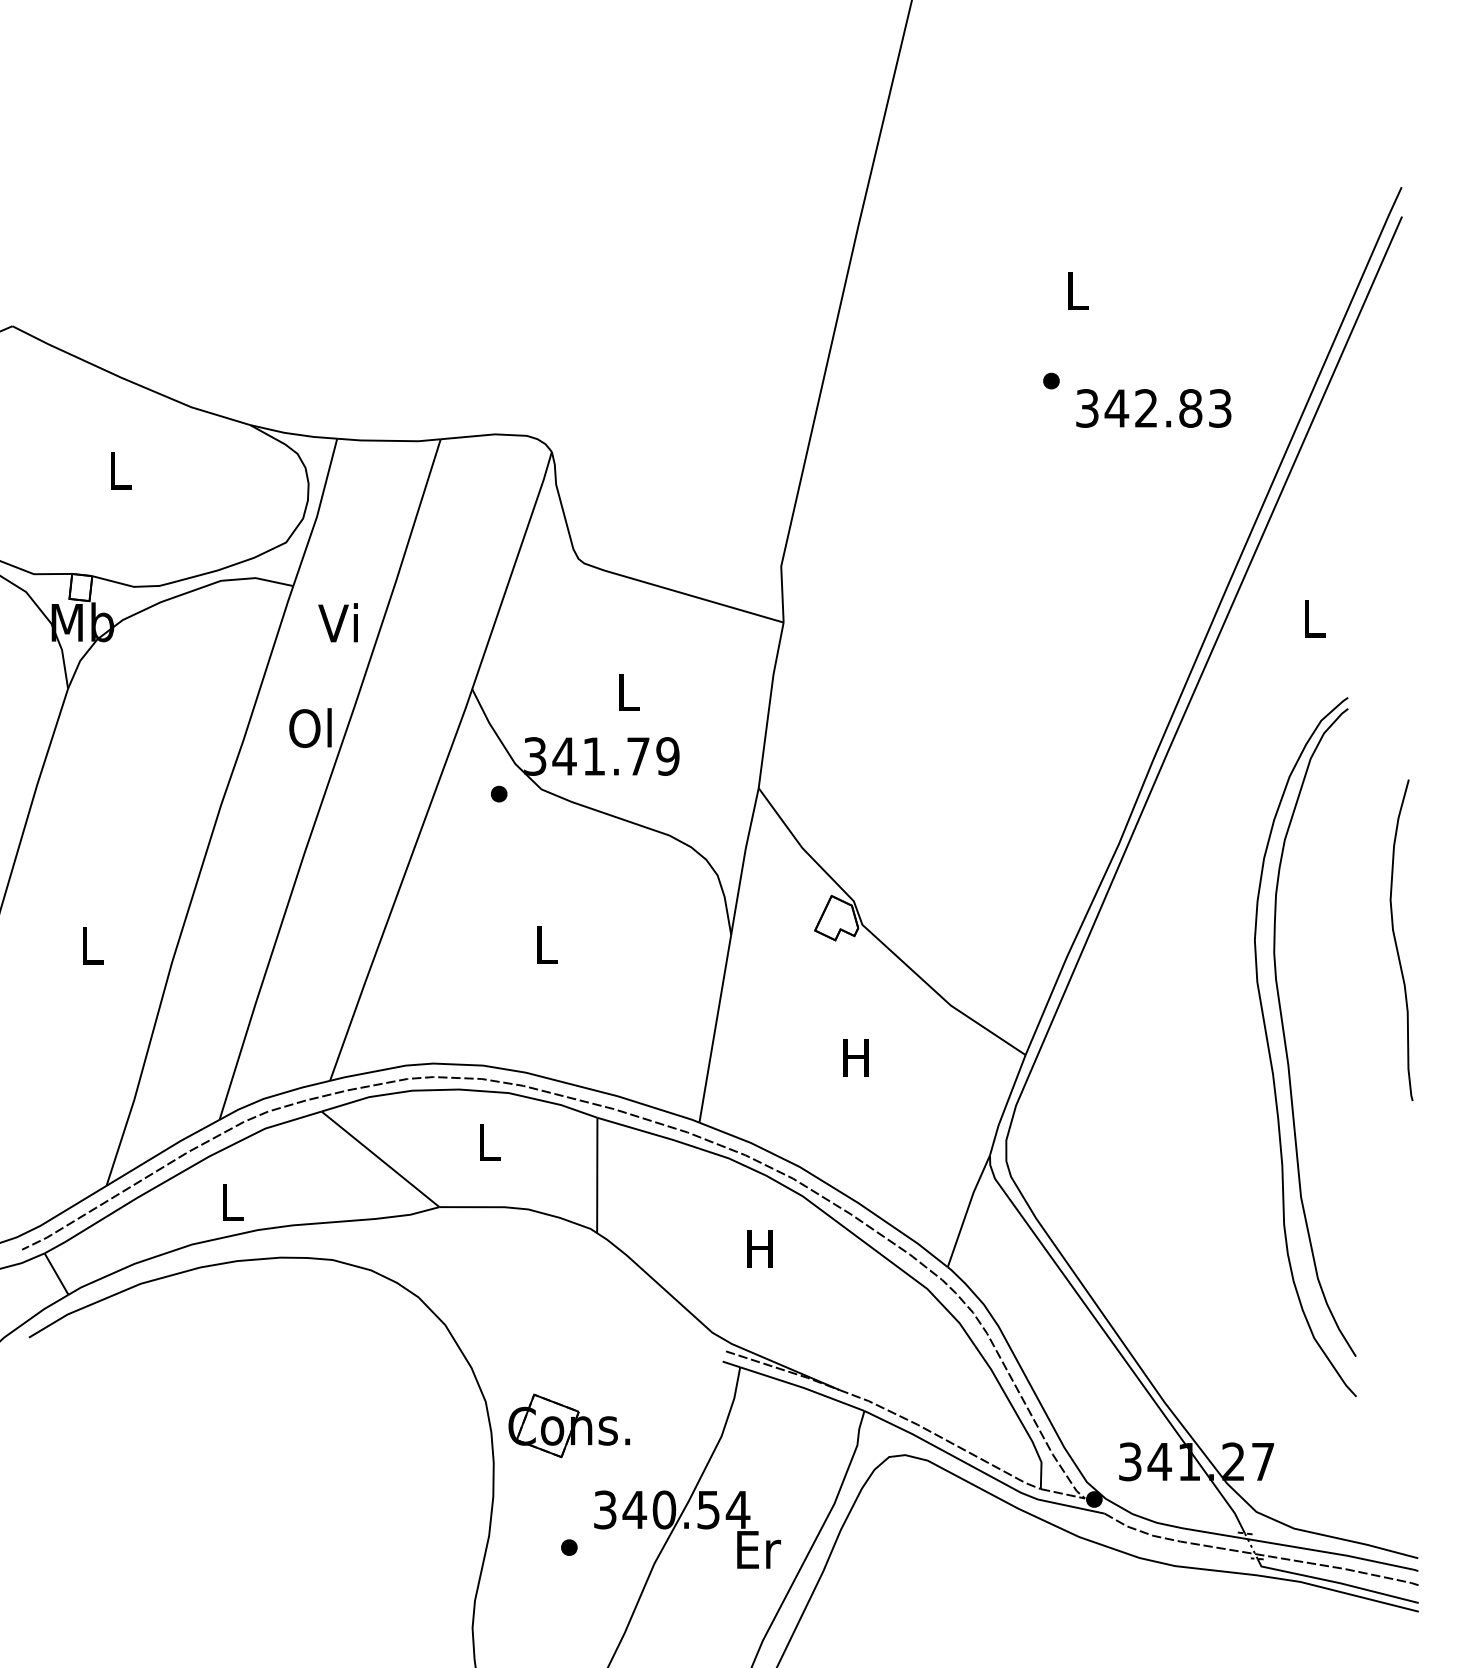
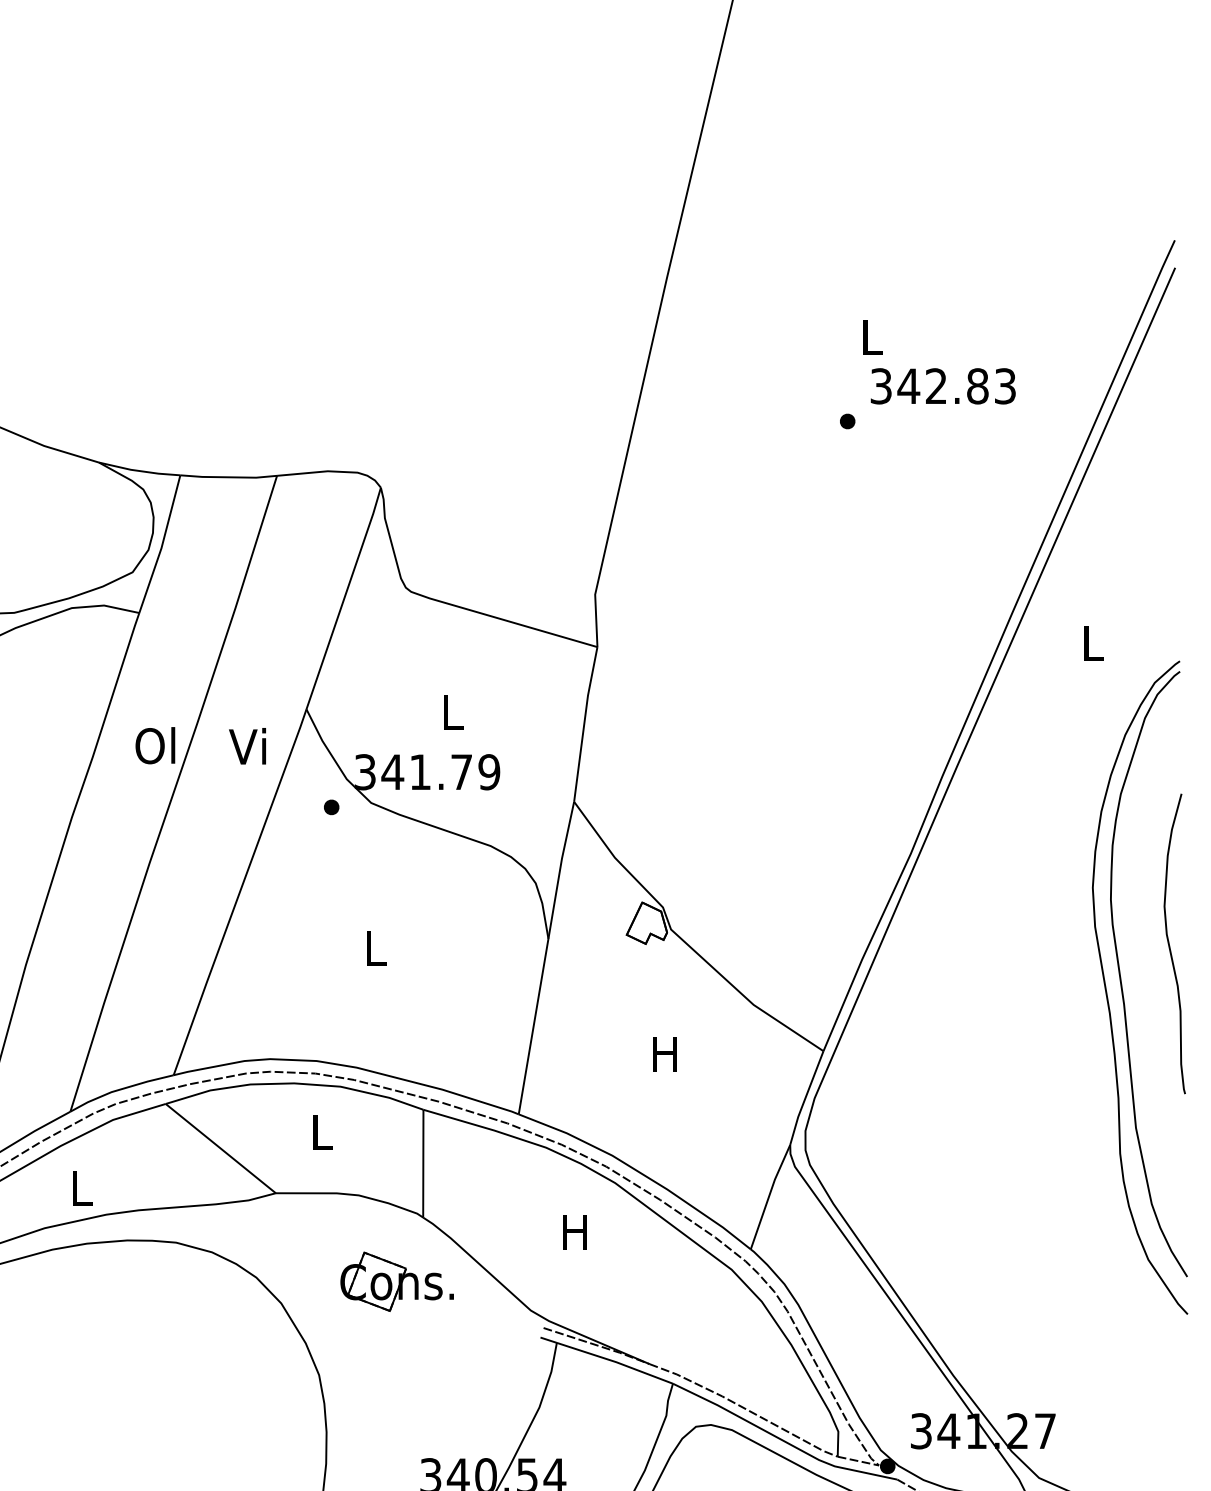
text: (1153, 408) -> (942, 386), moved
text: (337, 622) -> (246, 746), moved
part: (1287, 1050) -> (1123, 990), moved
part: (568, 1425) -> (396, 1281), moved

